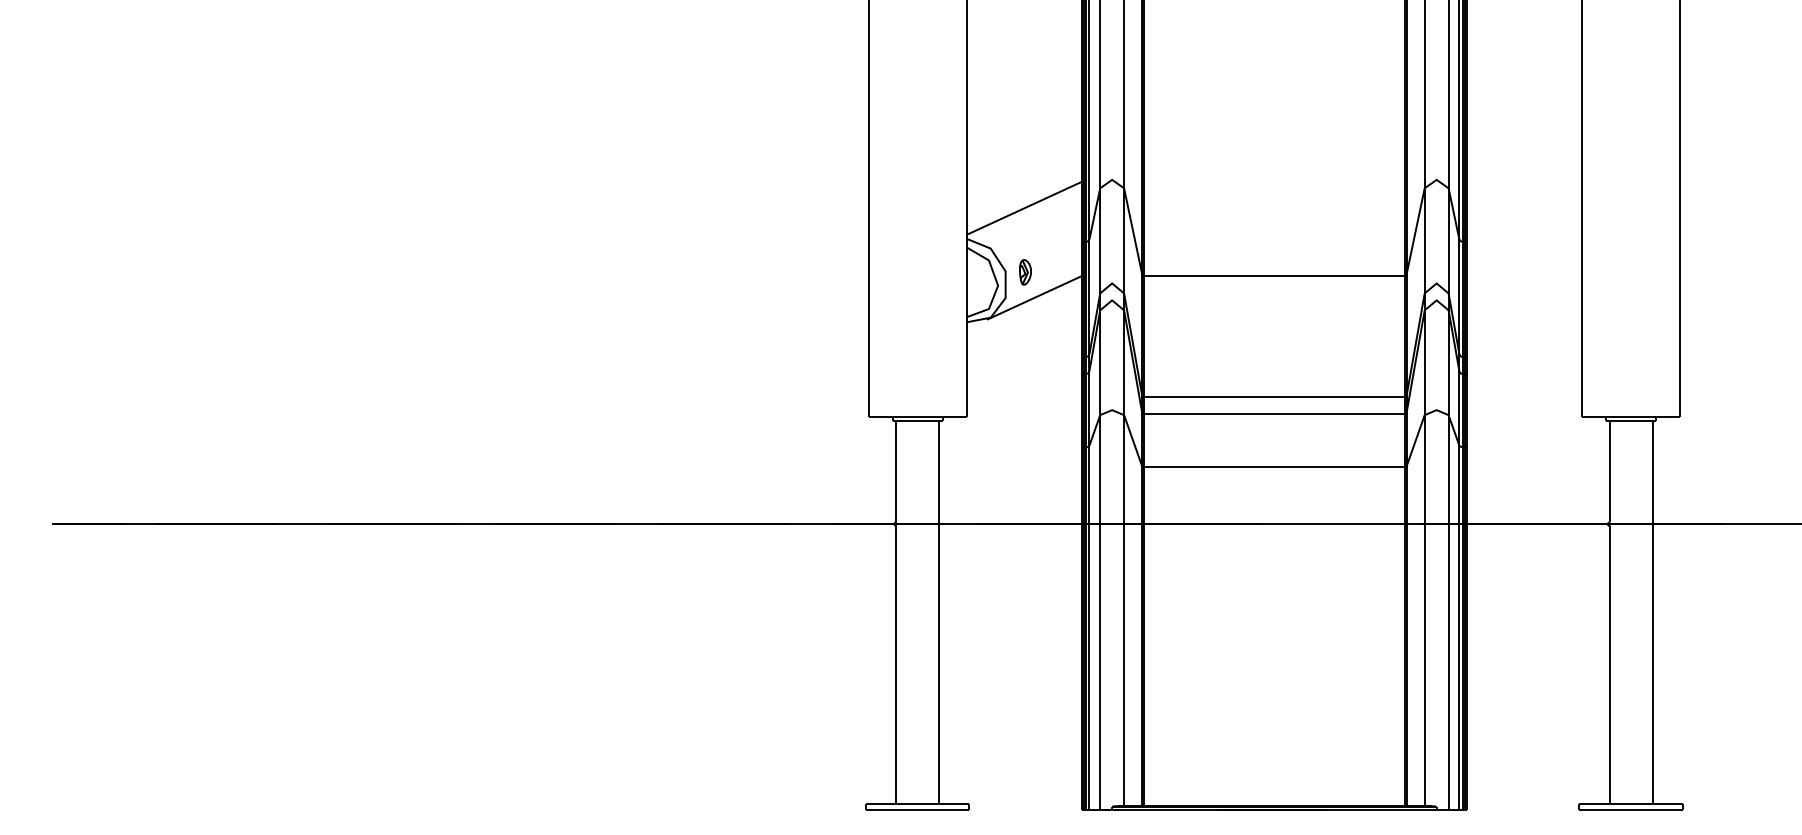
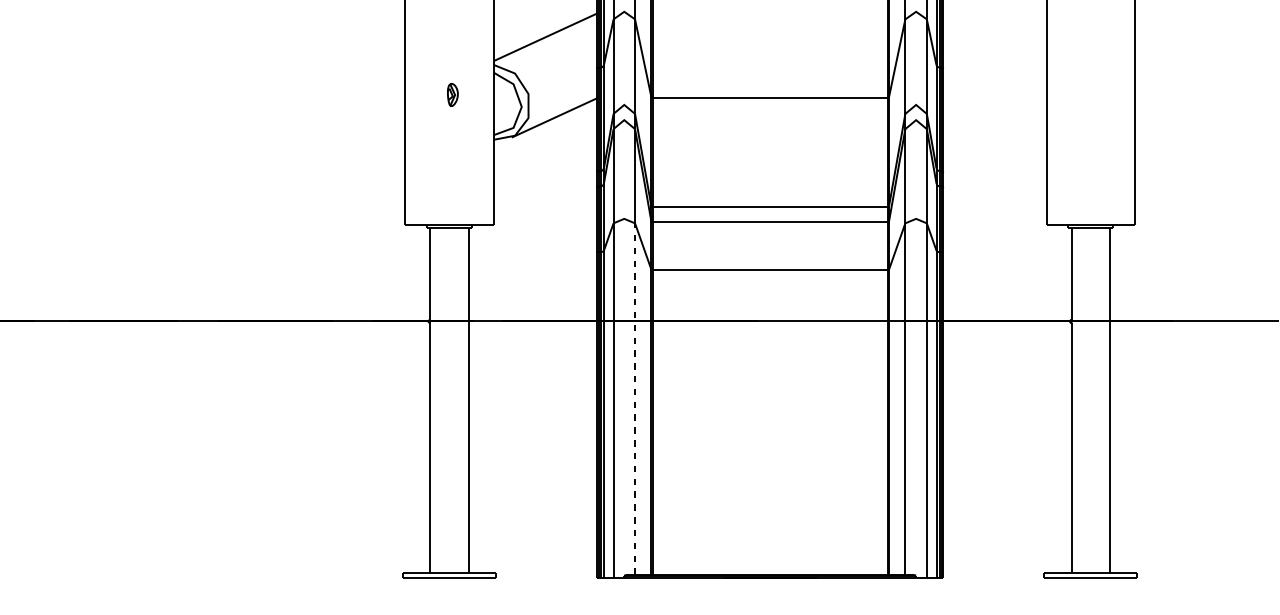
part: (1025, 272) -> (452, 95), moved
line: (1124, 610) -> (635, 399), solid -> dashed

